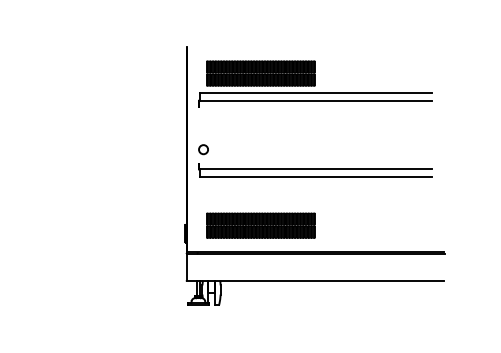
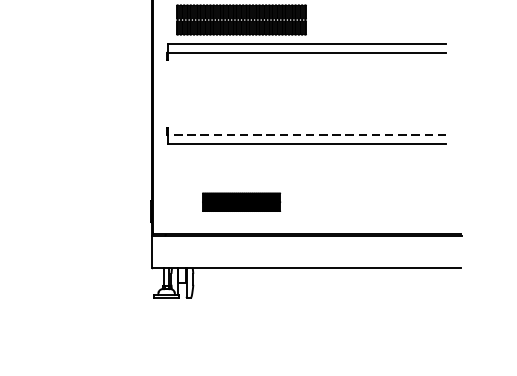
circle: (203, 149) -> (172, 110), removed
line: (315, 169) -> (306, 134), solid -> dashed
part: (260, 225) -> (241, 202), size x0.6

